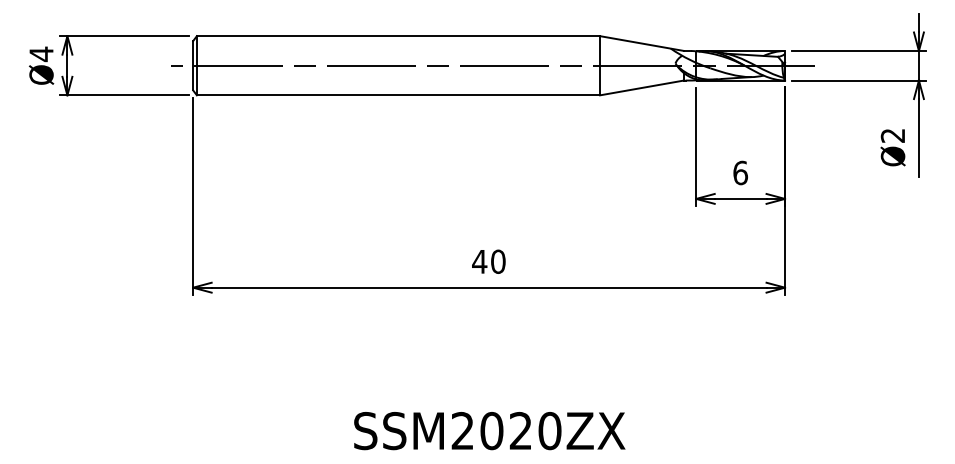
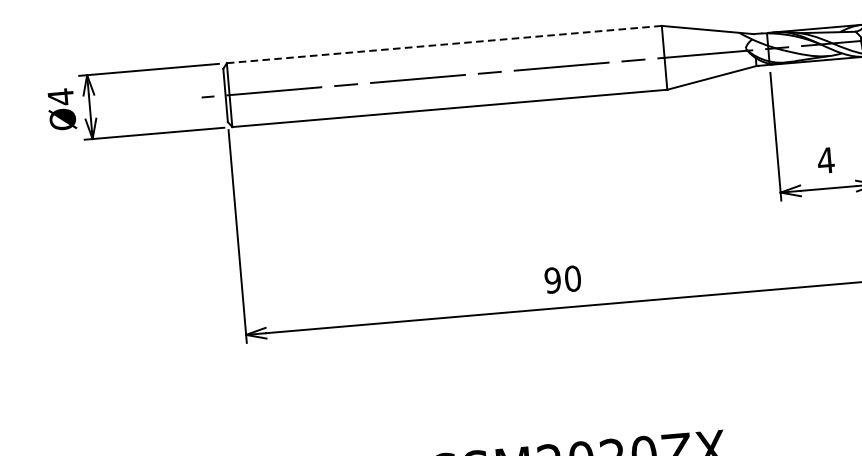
line: (398, 36) -> (444, 44), solid -> dashed
text: (740, 172) -> (825, 160), 6 -> 4
text: (479, 261) -> (552, 280), 40 -> 90

